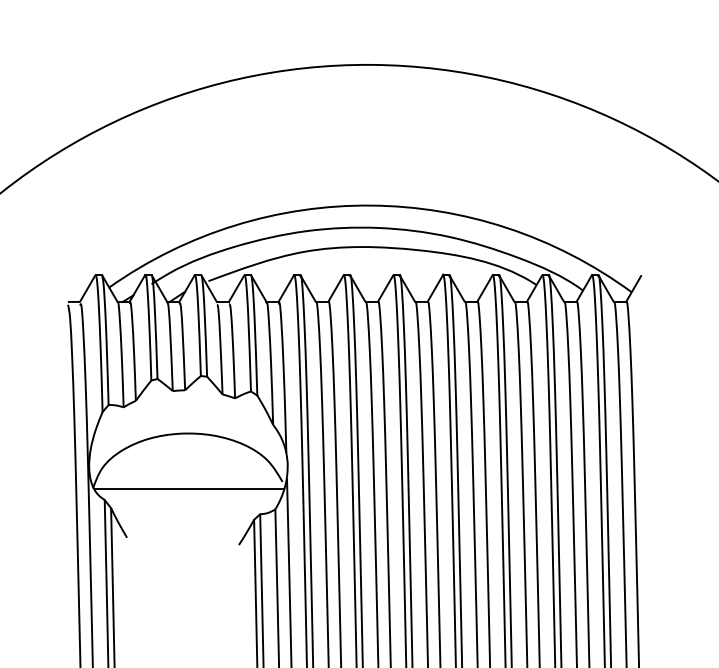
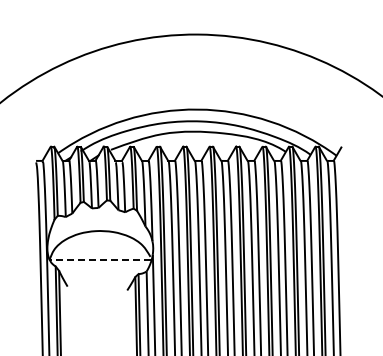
line: (188, 488) -> (100, 260), solid -> dashed

